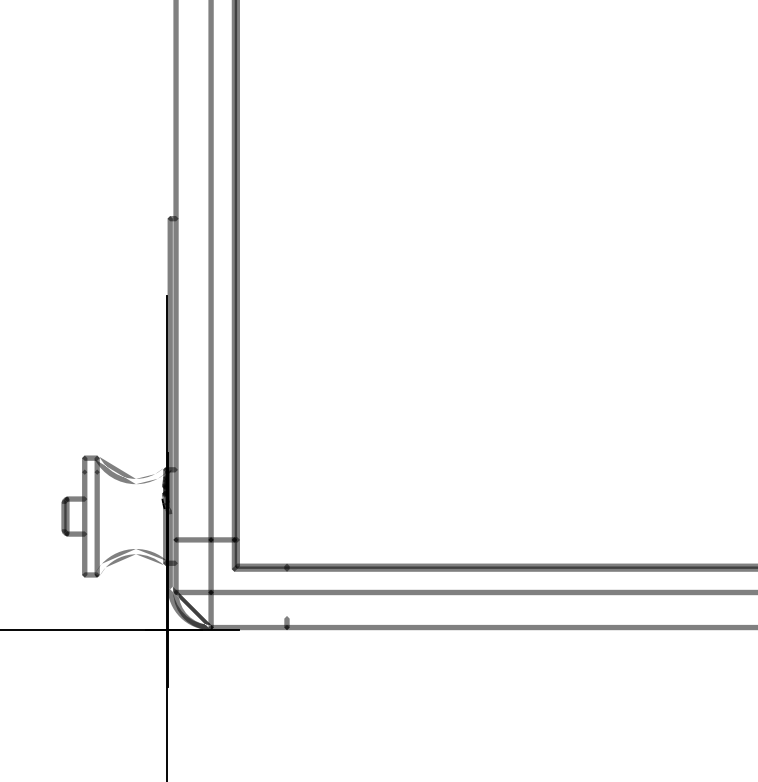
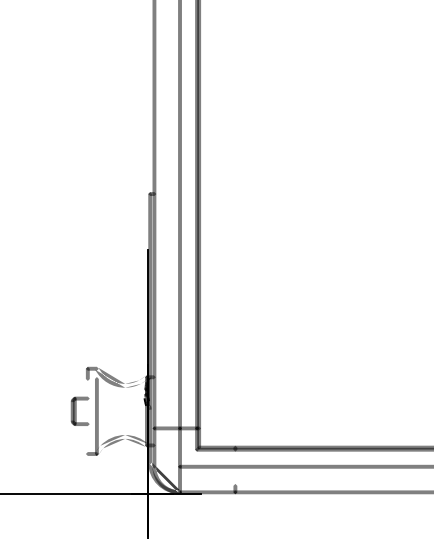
fill: (96, 464) -> (96, 373), removed
fill: (84, 523) -> (87, 416), removed
fill: (193, 592) -> (167, 466), removed

